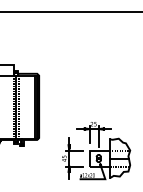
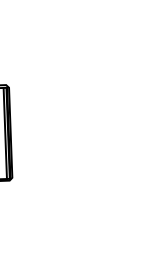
part: (96, 151) -> (95, 194), removed

